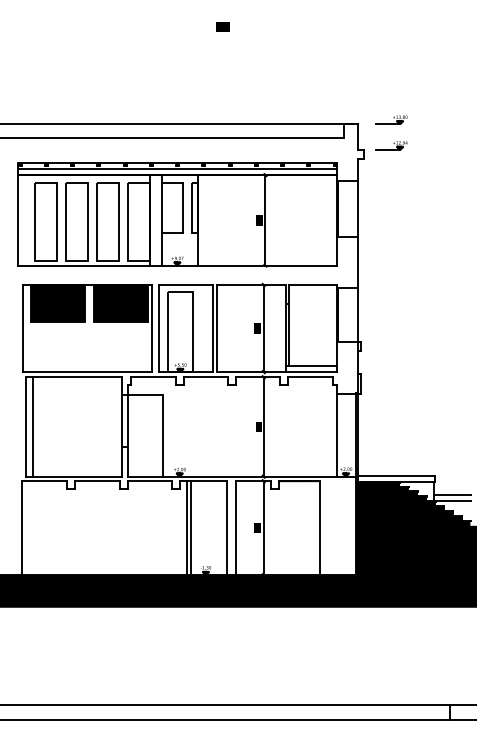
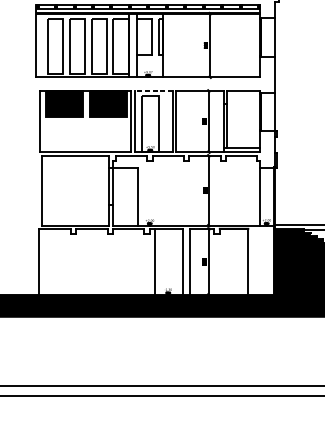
line: (185, 285) -> (153, 91), solid -> dashed
line: (32, 426) -> (46, 190), removed
line: (191, 528) -> (158, 262), removed

